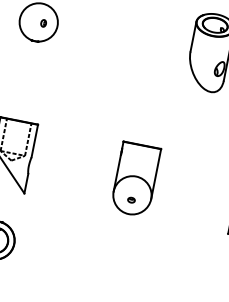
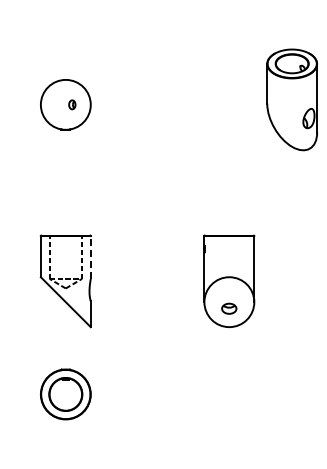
line: (34, 141) -> (90, 257), solid -> dashed
part: (131, 200) -> (229, 308), size x1.6

